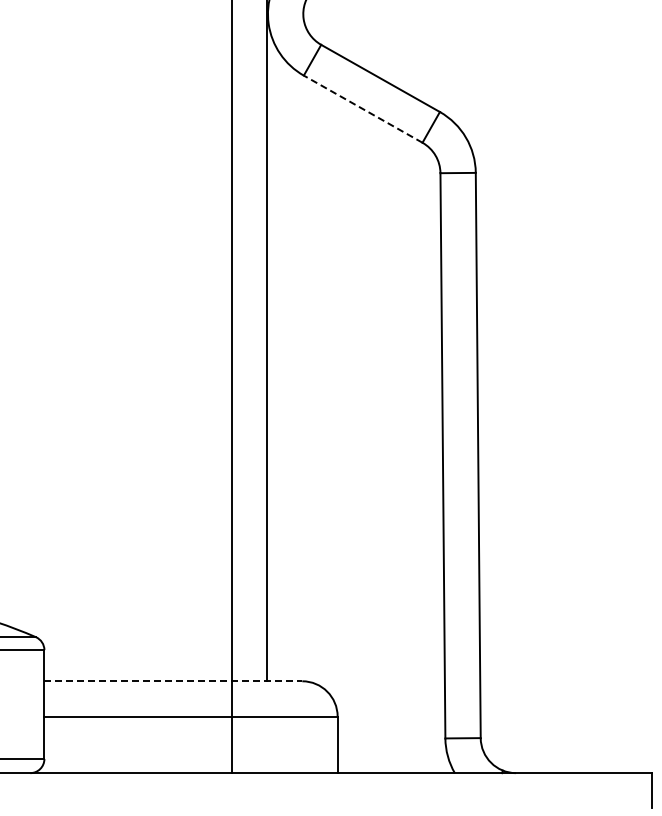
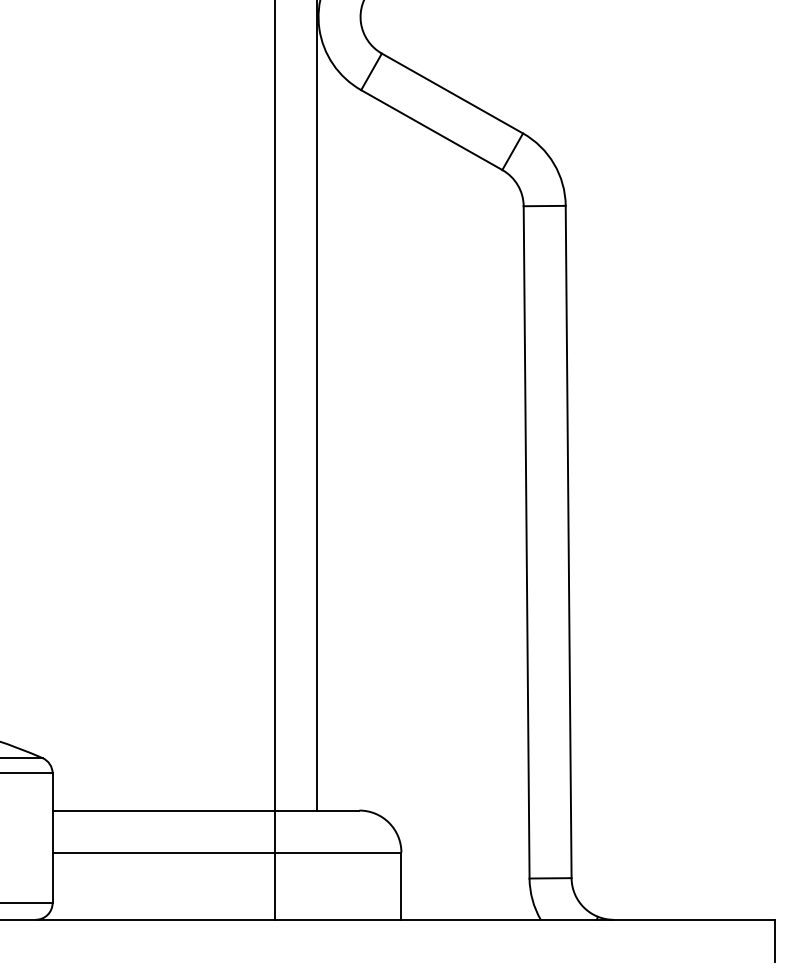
line: (362, 108) -> (430, 129), dashed -> solid
line: (173, 681) -> (206, 810), dashed -> solid

